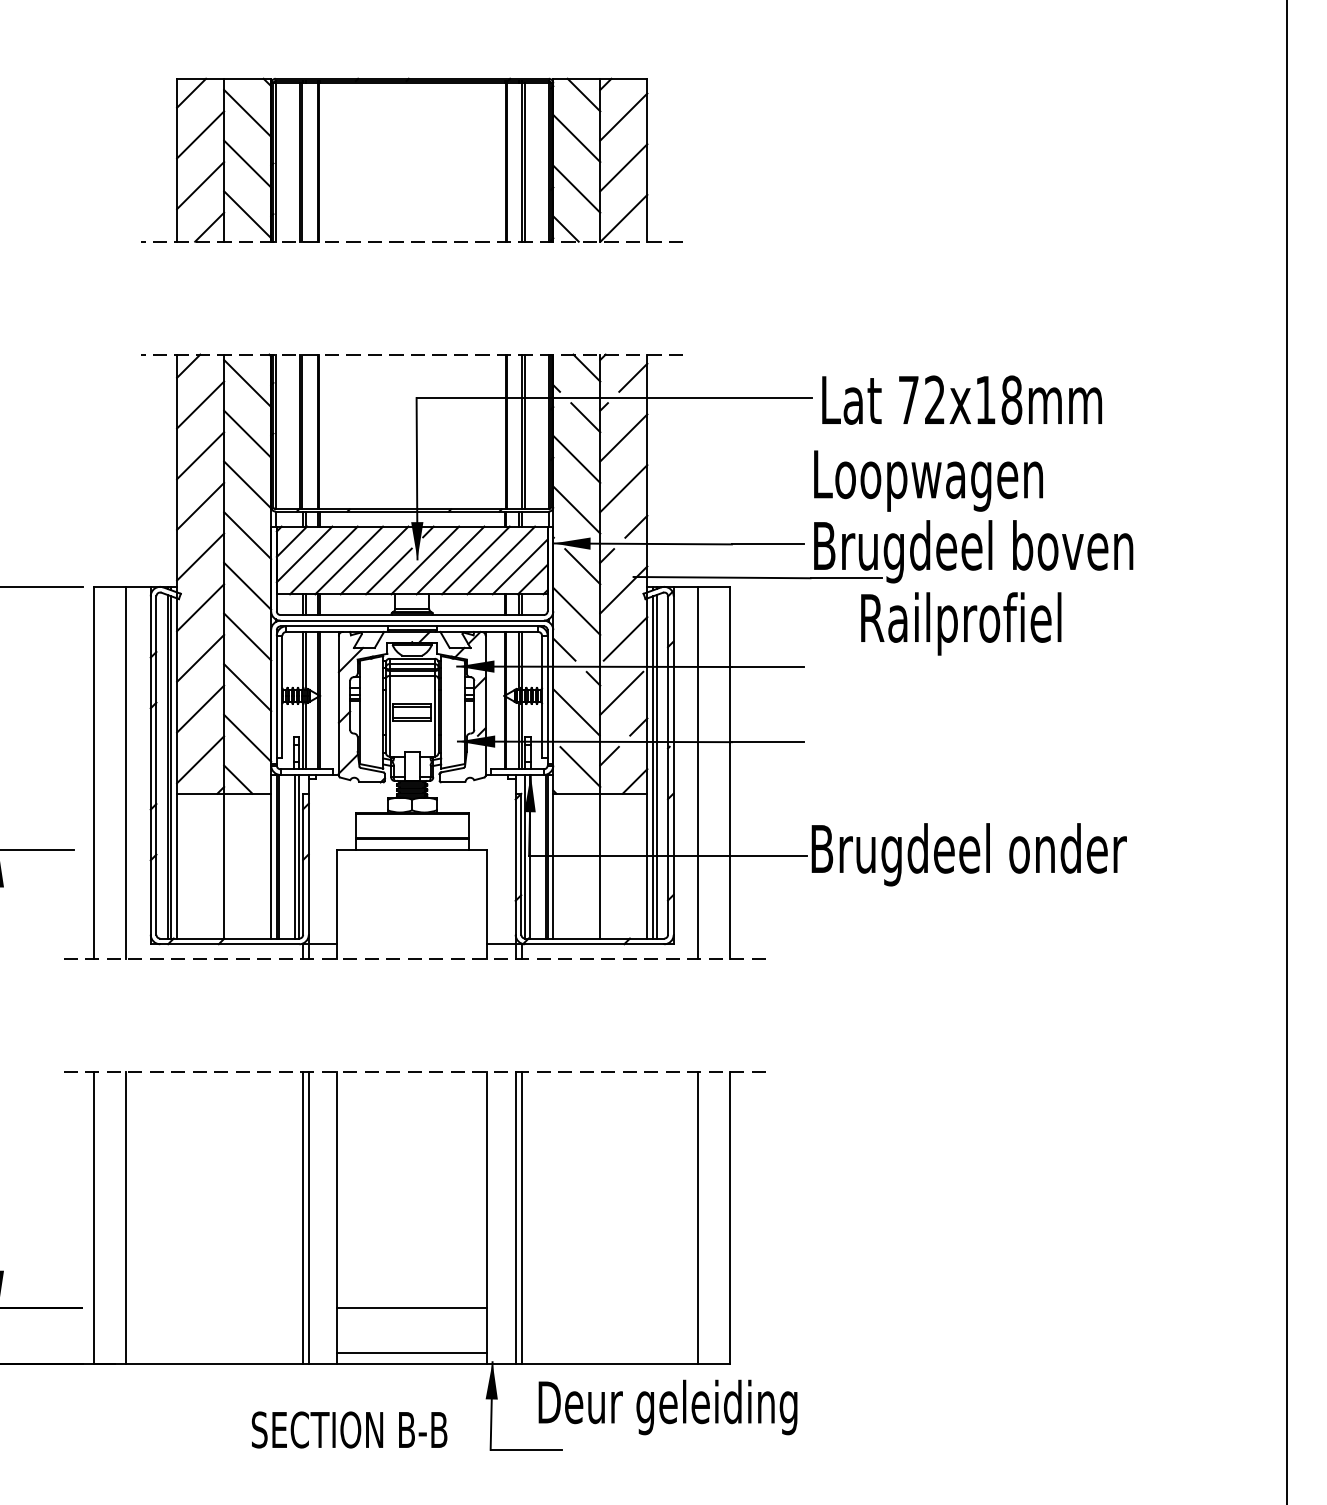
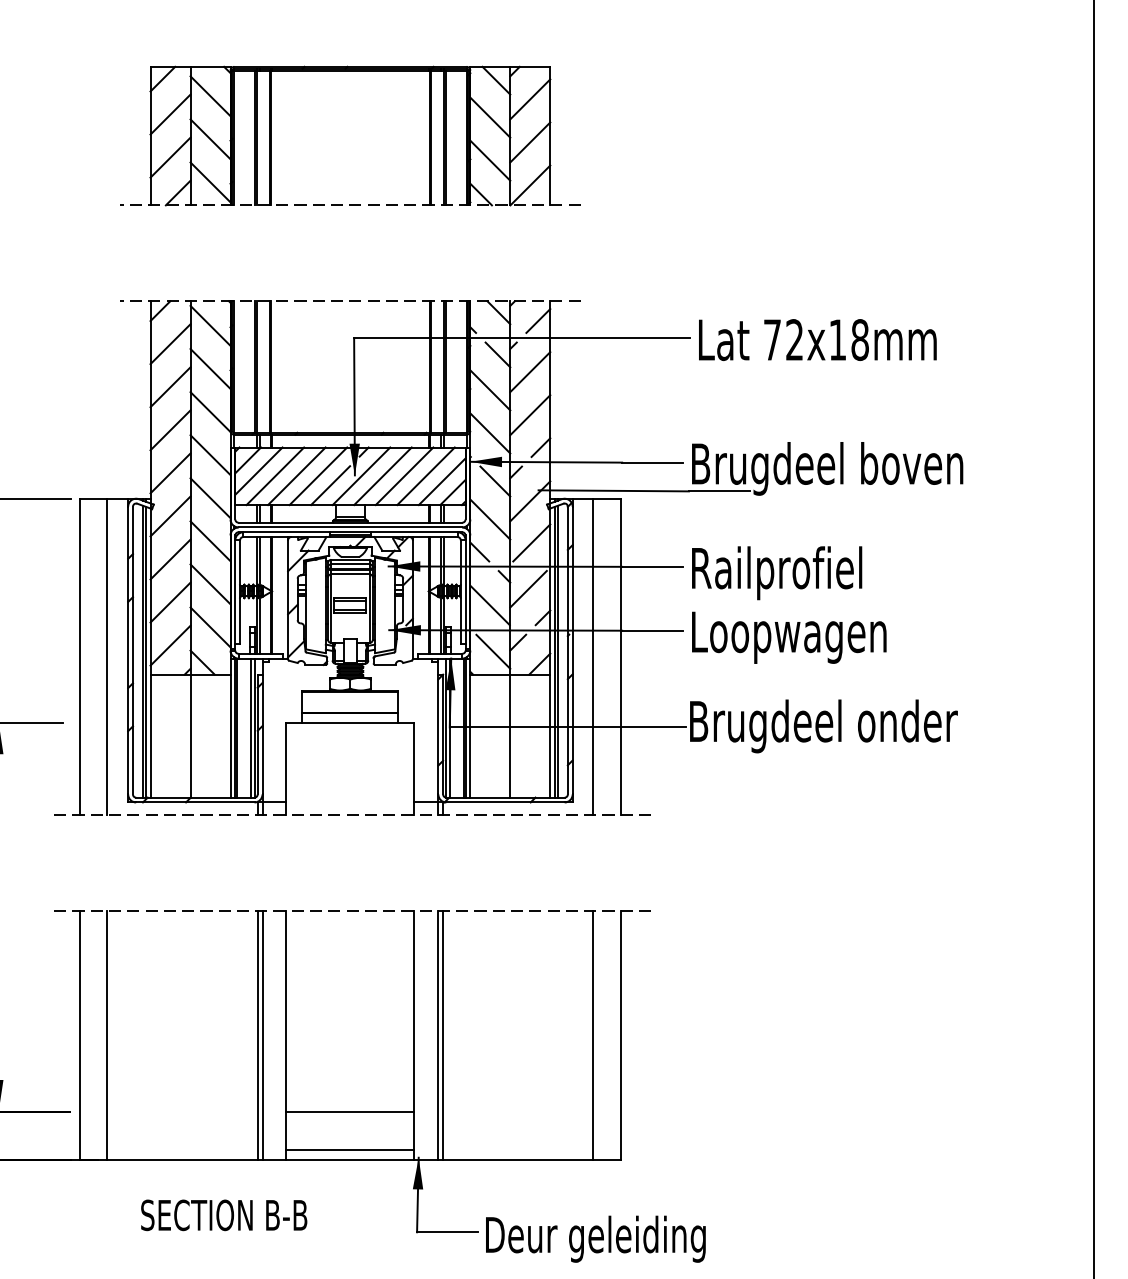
text: (928, 480) -> (789, 637), moved
text: (961, 624) -> (777, 573), moved
text: (667, 1406) -> (595, 1238), moved
text: (349, 1430) -> (224, 1215), moved

